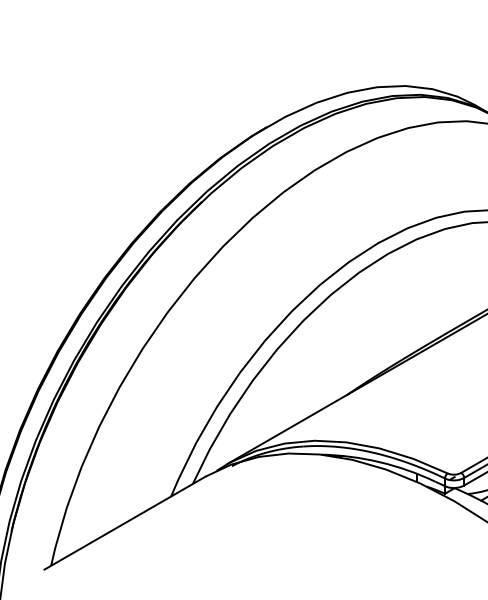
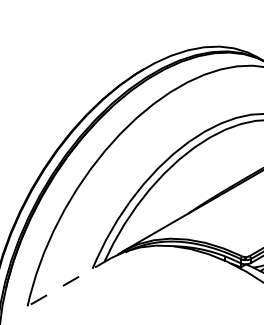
line: (124, 523) -> (67, 283), solid -> dashed

